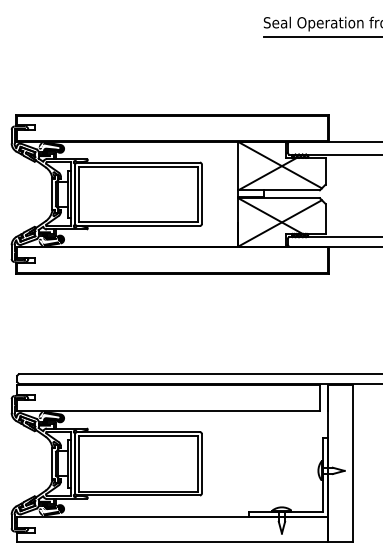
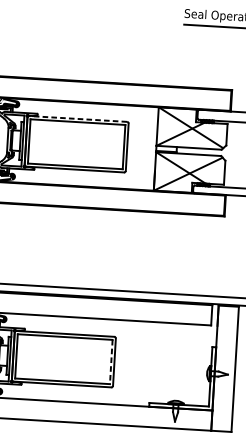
line: (138, 162) -> (78, 118), solid -> dashed
line: (197, 463) -> (110, 361), solid -> dashed

